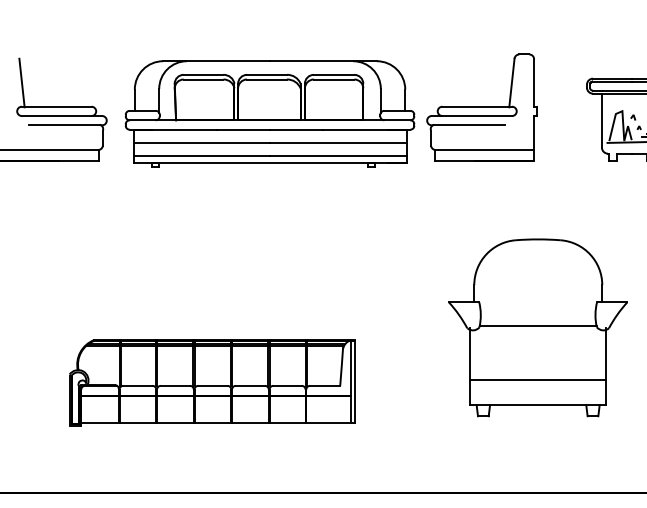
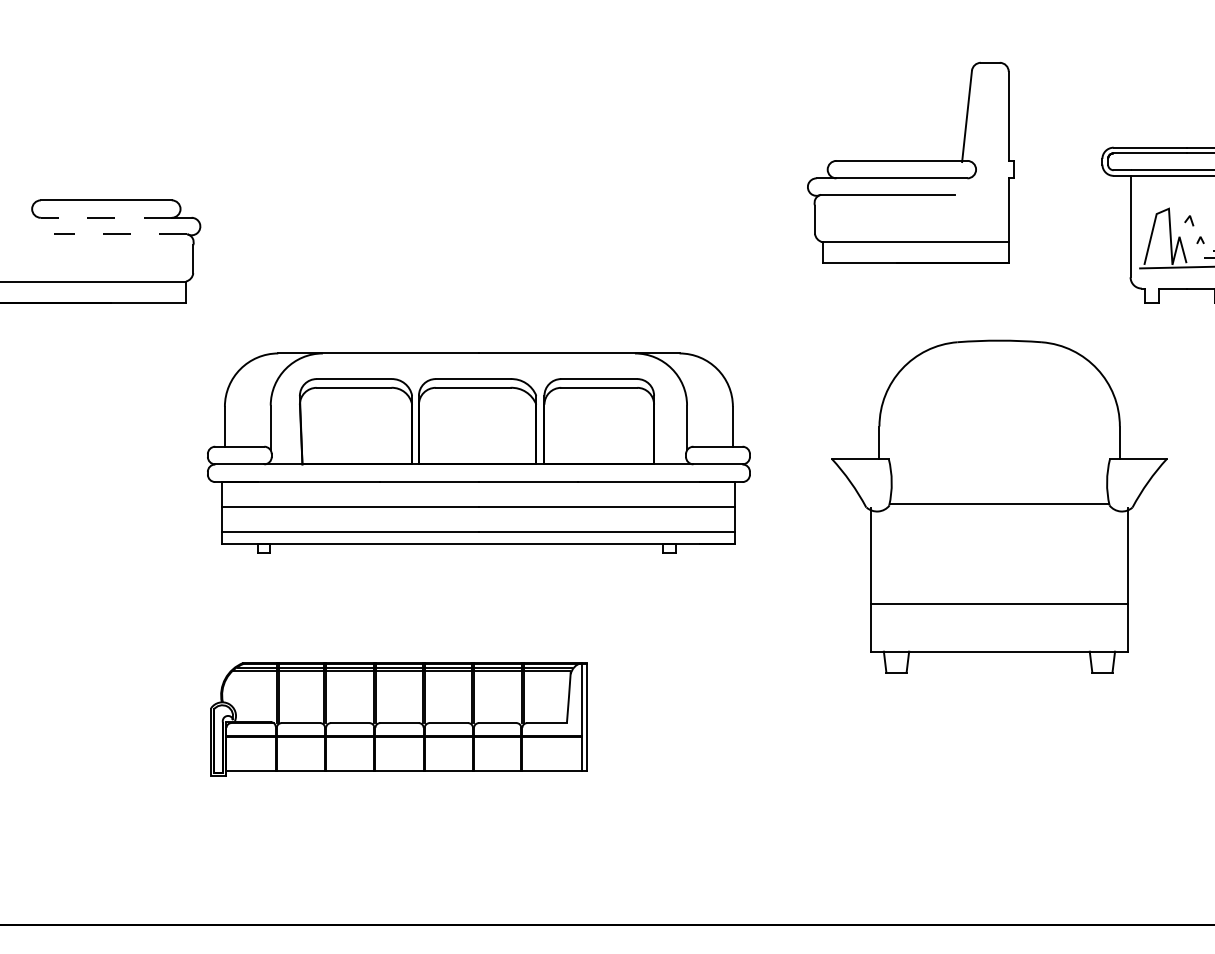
line: (21, 82) -> (40, 154), removed
part: (481, 107) -> (909, 162), moved
part: (269, 113) -> (477, 451), moved
line: (56, 116) -> (105, 218), solid -> dashed
line: (64, 124) -> (120, 233), solid -> dashed
part: (537, 327) -> (998, 506), moved
part: (212, 382) -> (398, 718), size x0.7

